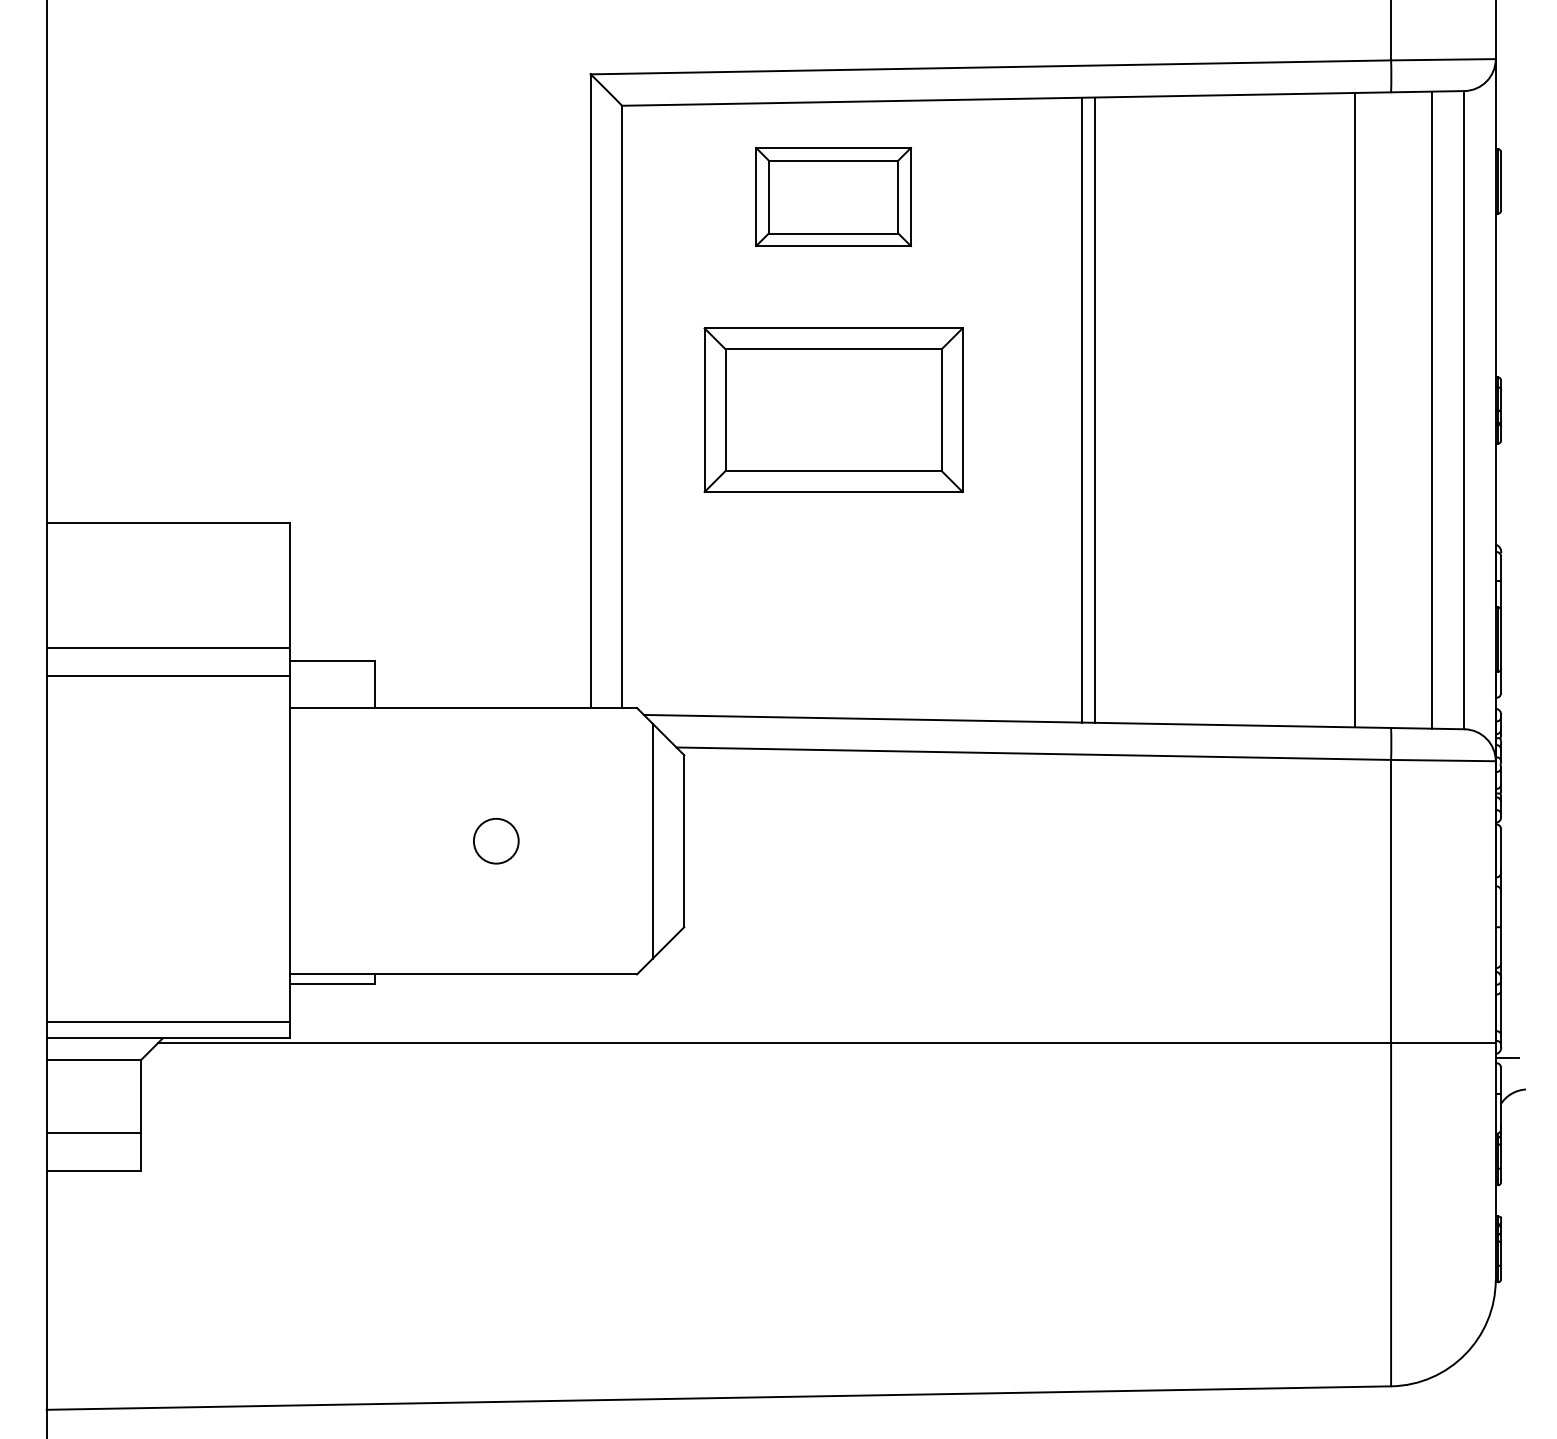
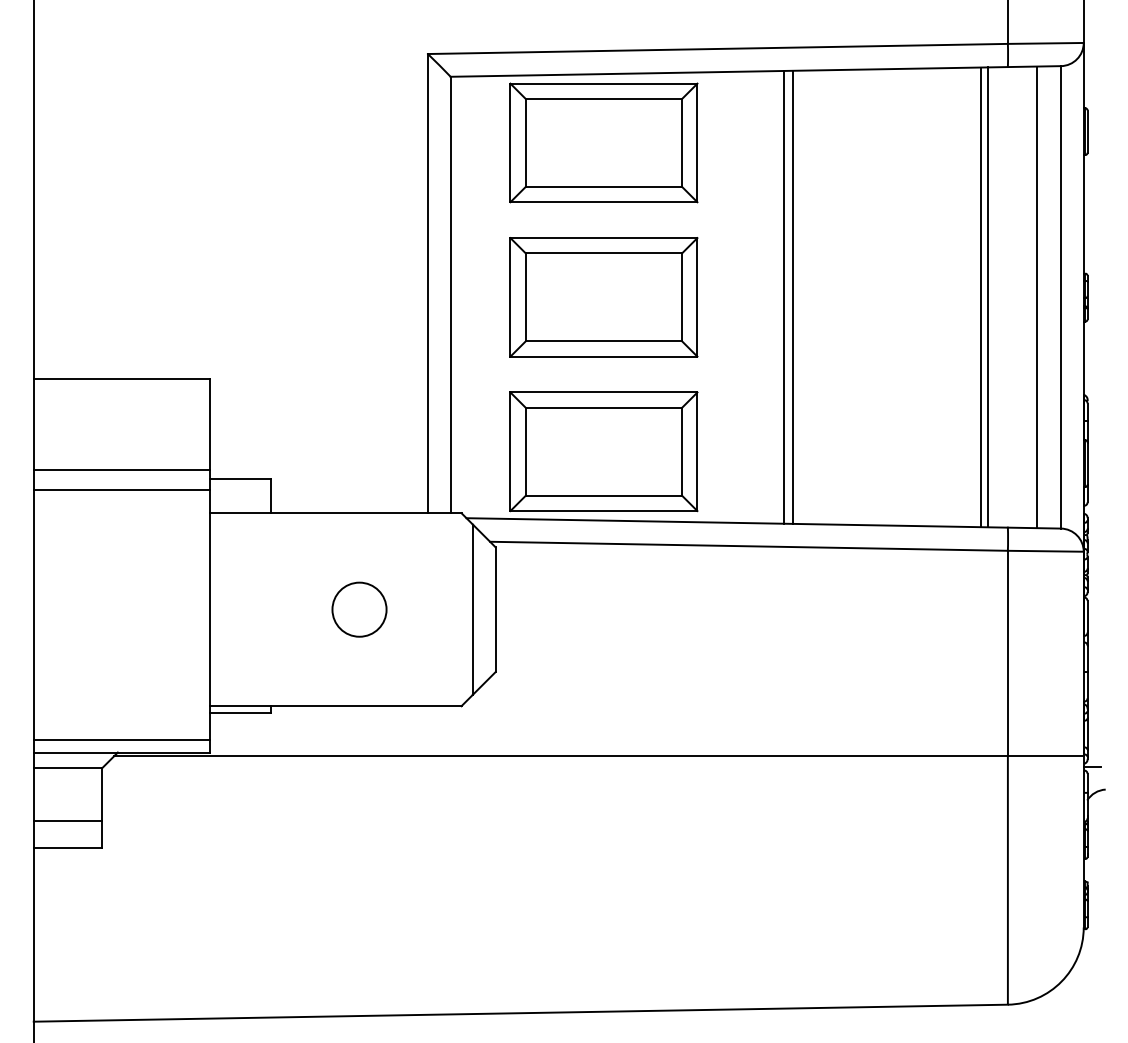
part: (833, 196) -> (603, 142), size x1.67
line: (1363, 409) -> (987, 296), added
part: (833, 623) -> (603, 451), added
circle: (495, 840) -> (358, 609), size x1.67

